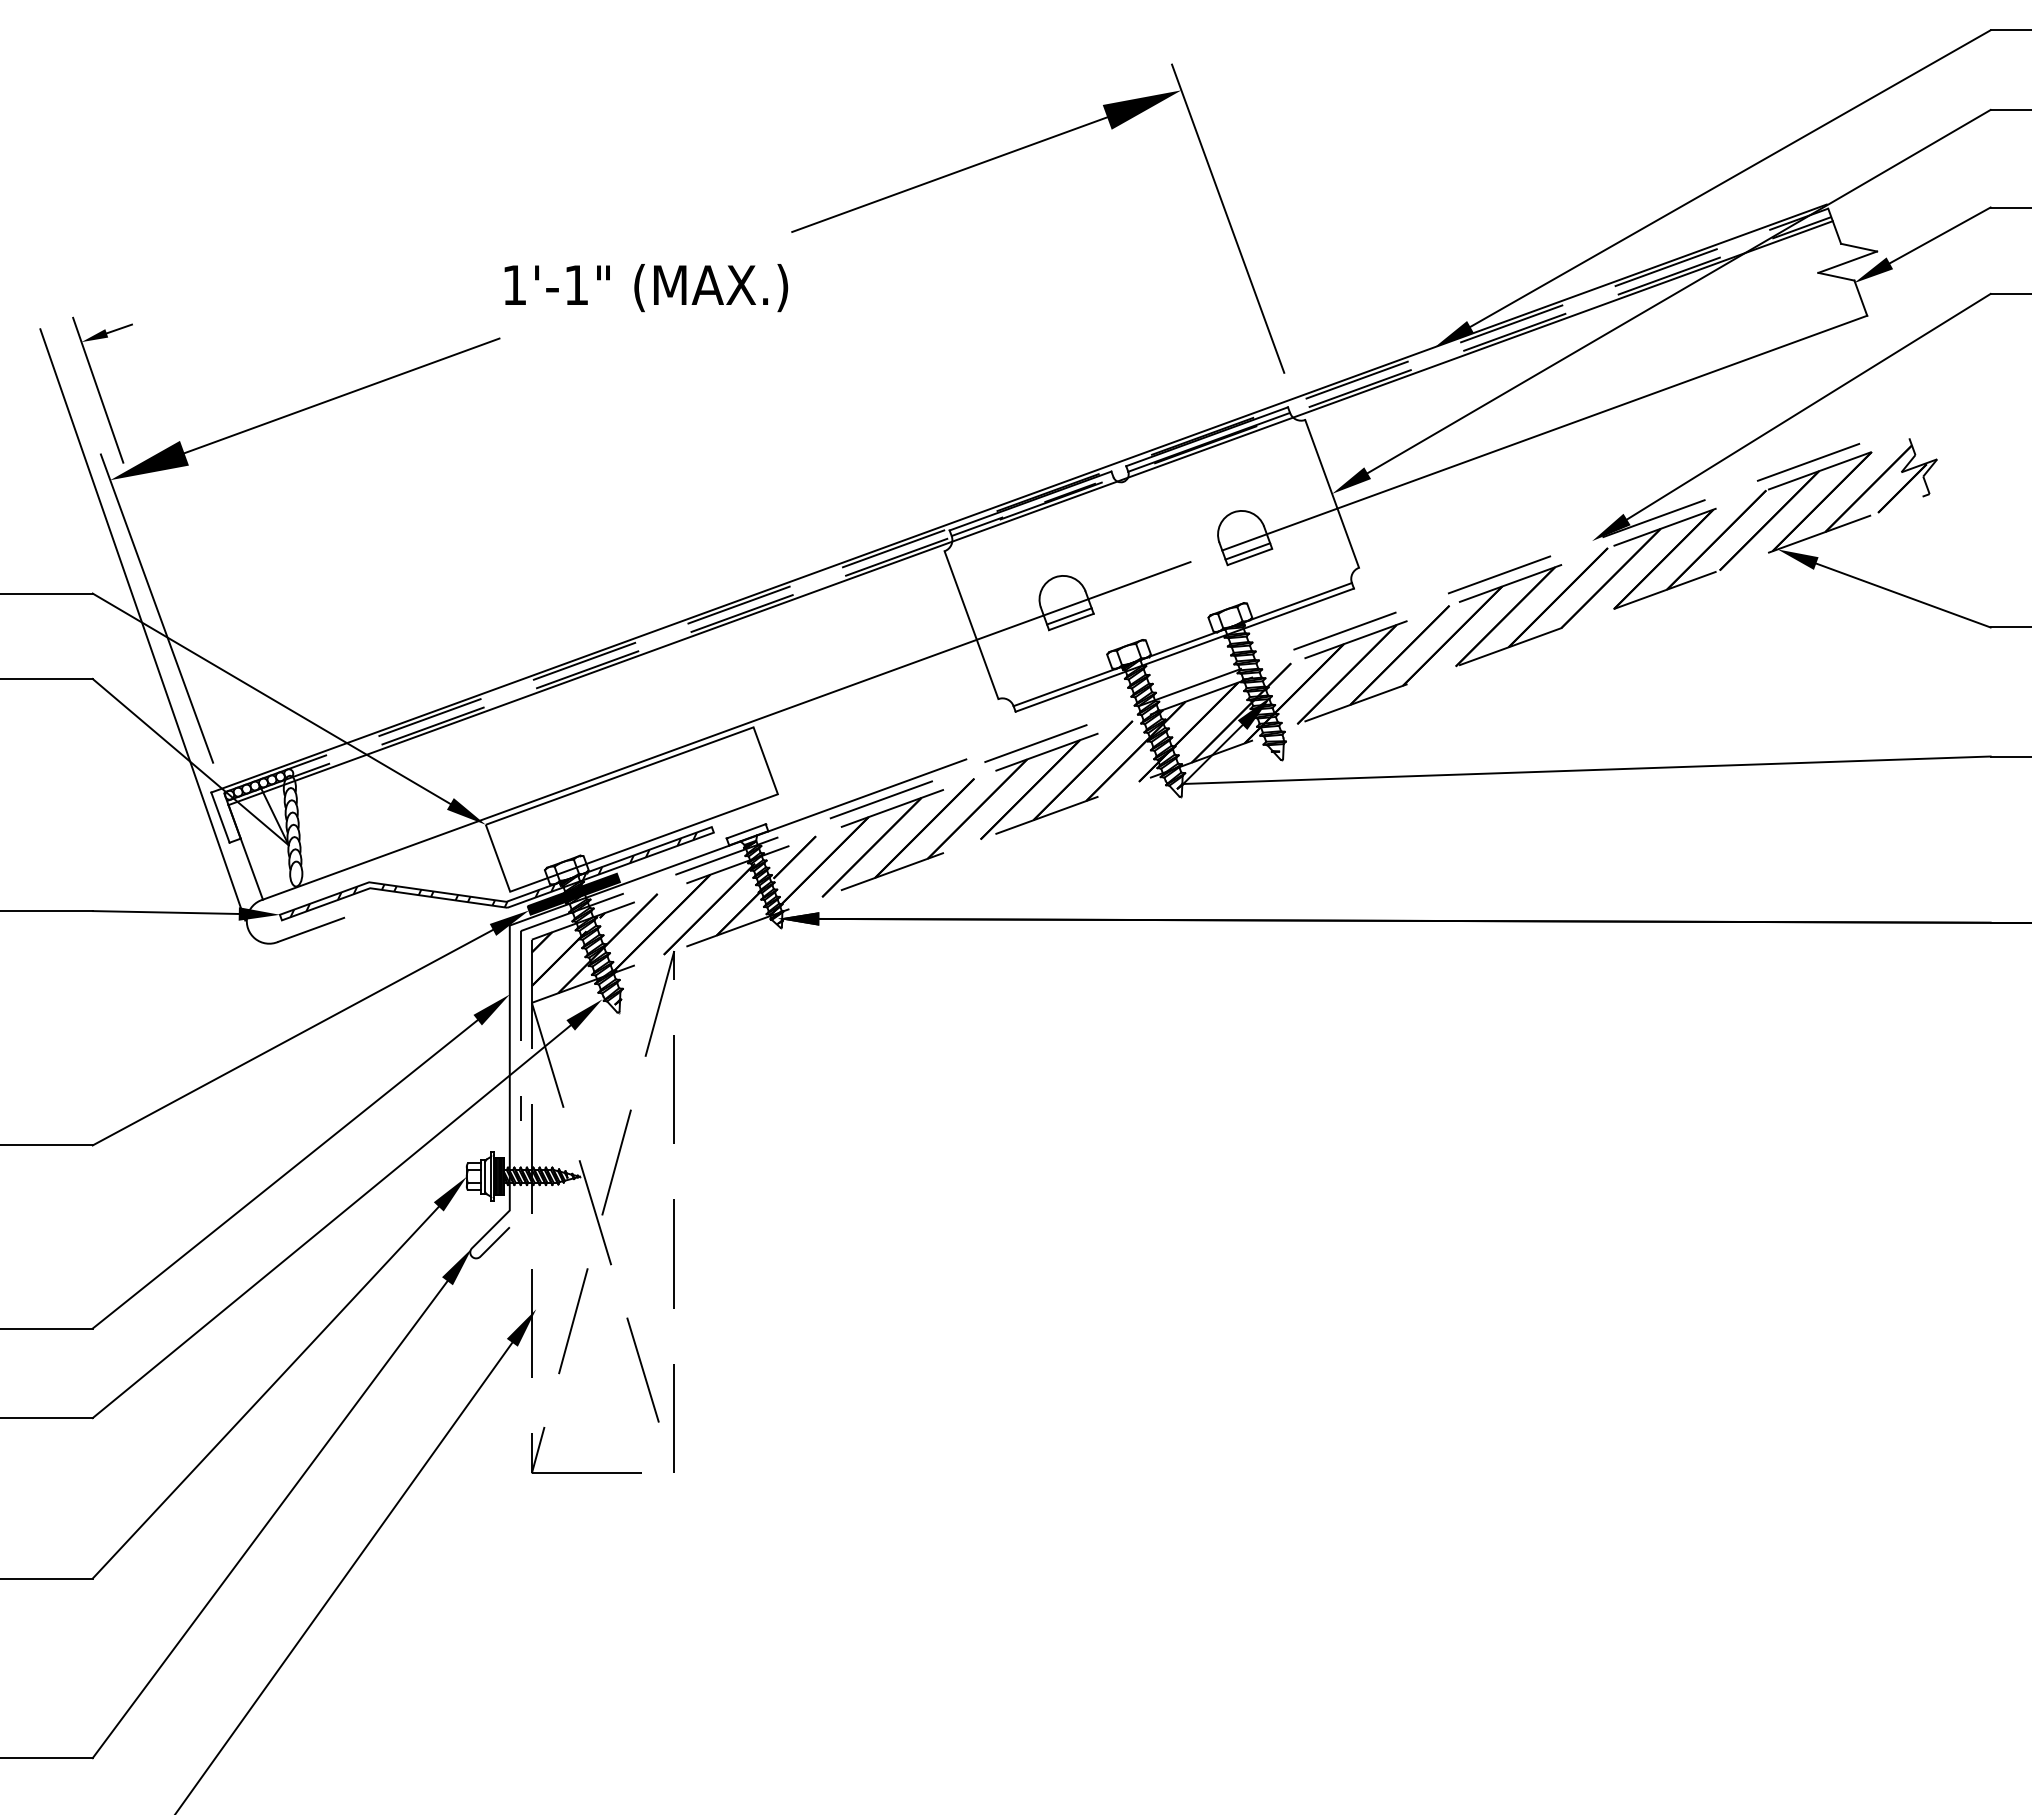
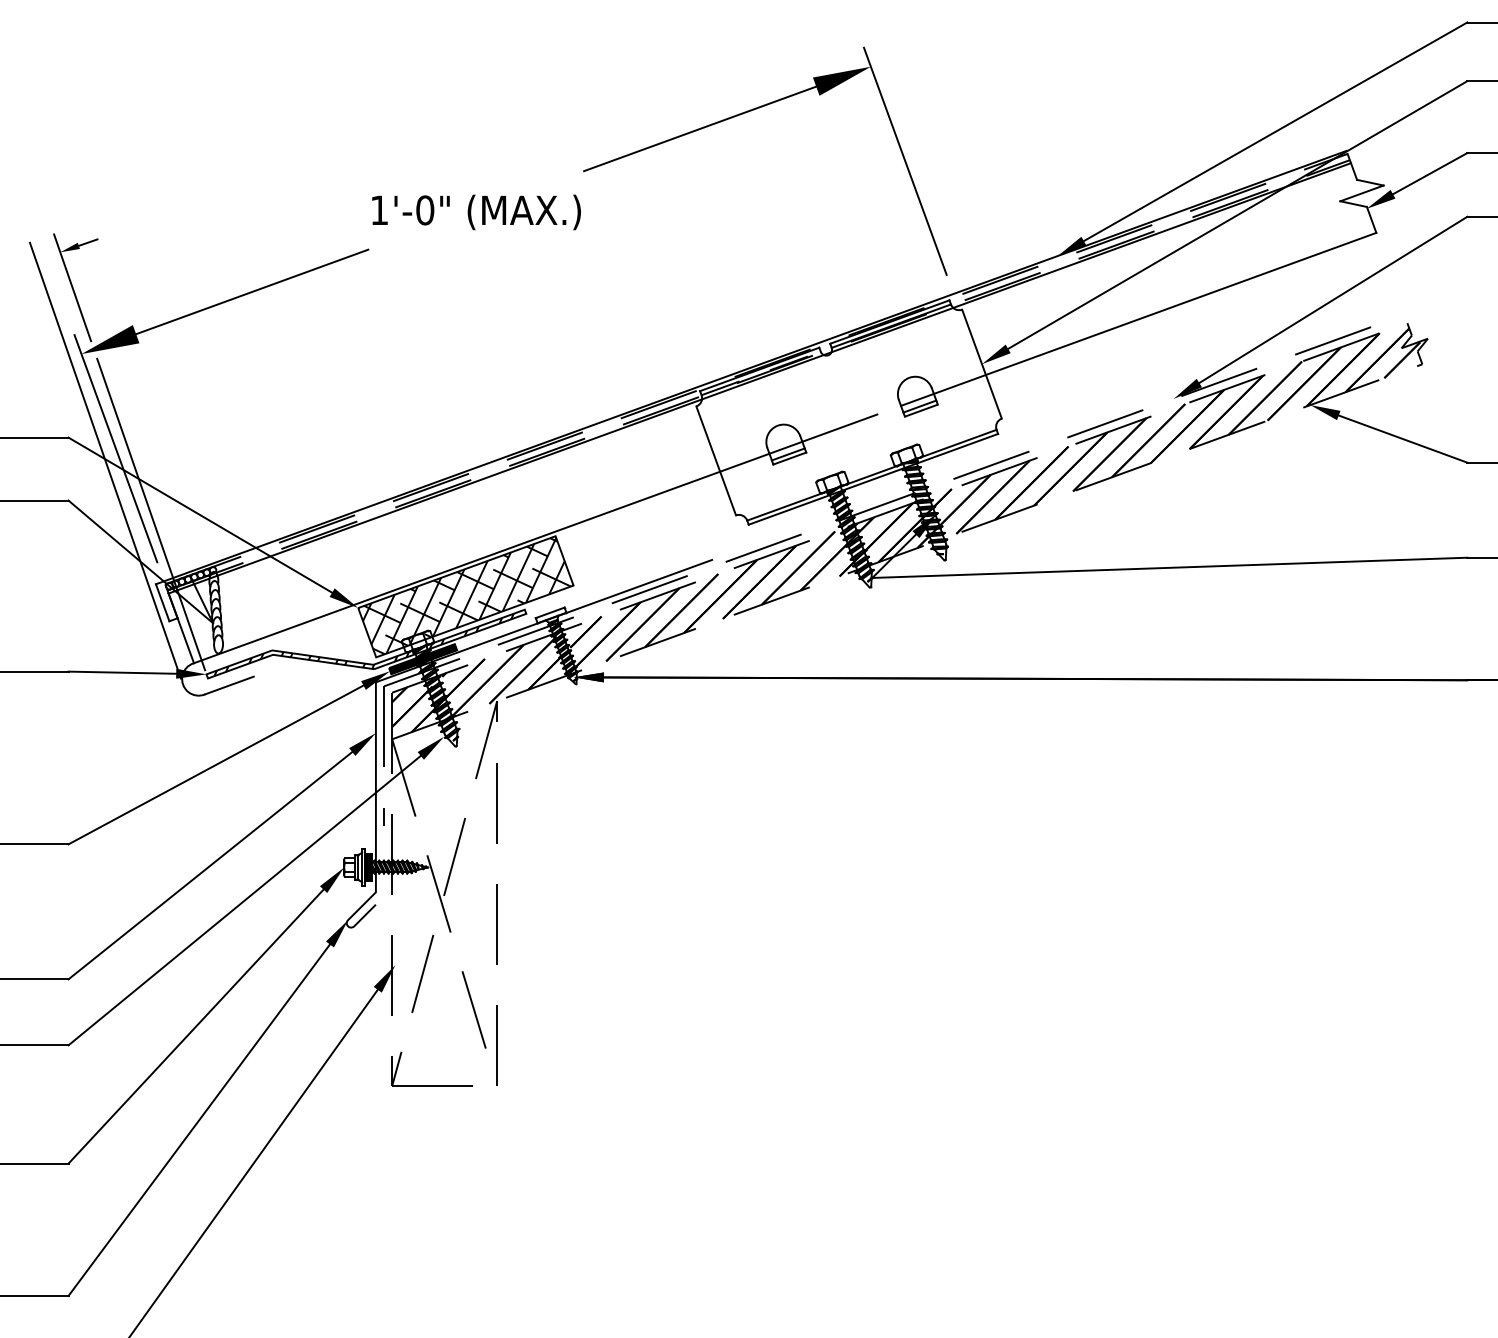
text: (576, 284) -> (425, 209), 1'-1" -> 1'-0"
line: (204, 697) -> (150, 514), added
hatch: (634, 808) -> (467, 596), added

